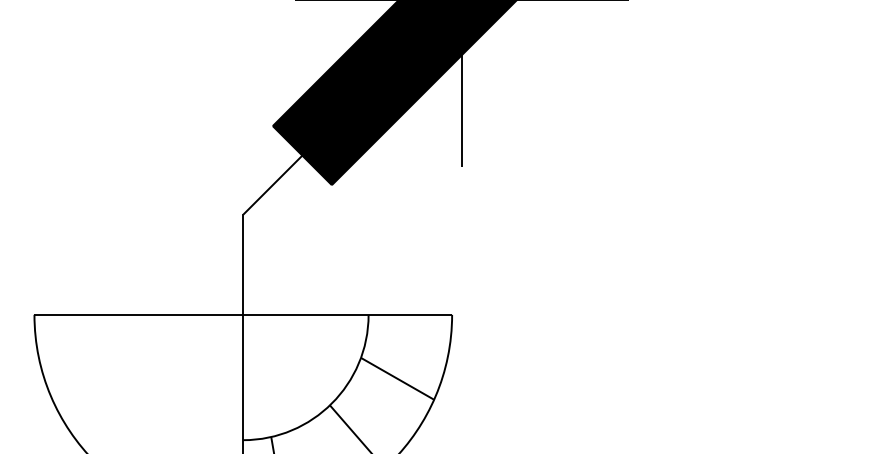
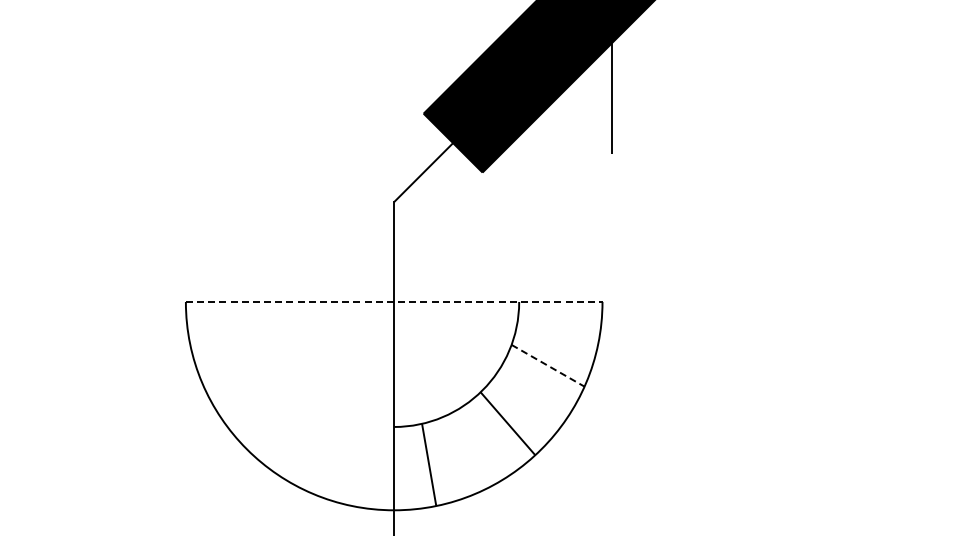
line: (243, 315) -> (394, 302), solid -> dashed
line: (397, 379) -> (548, 366), solid -> dashed

